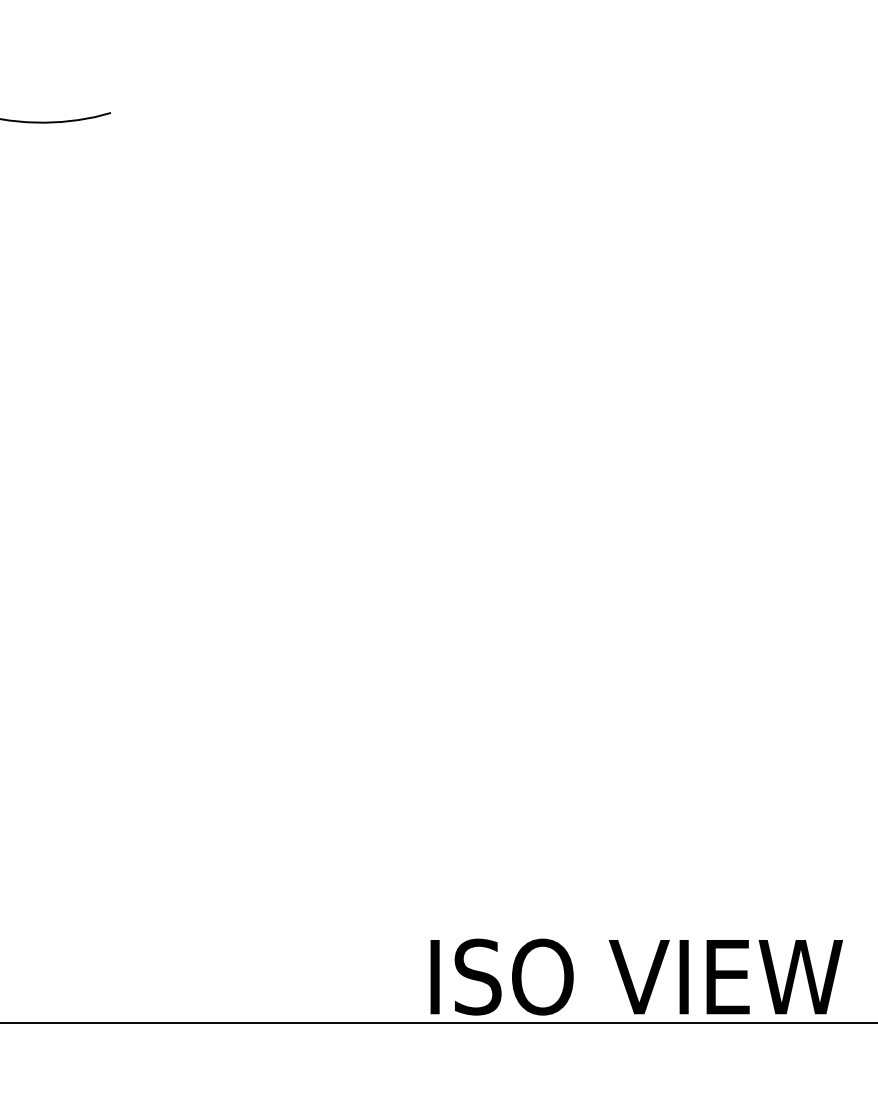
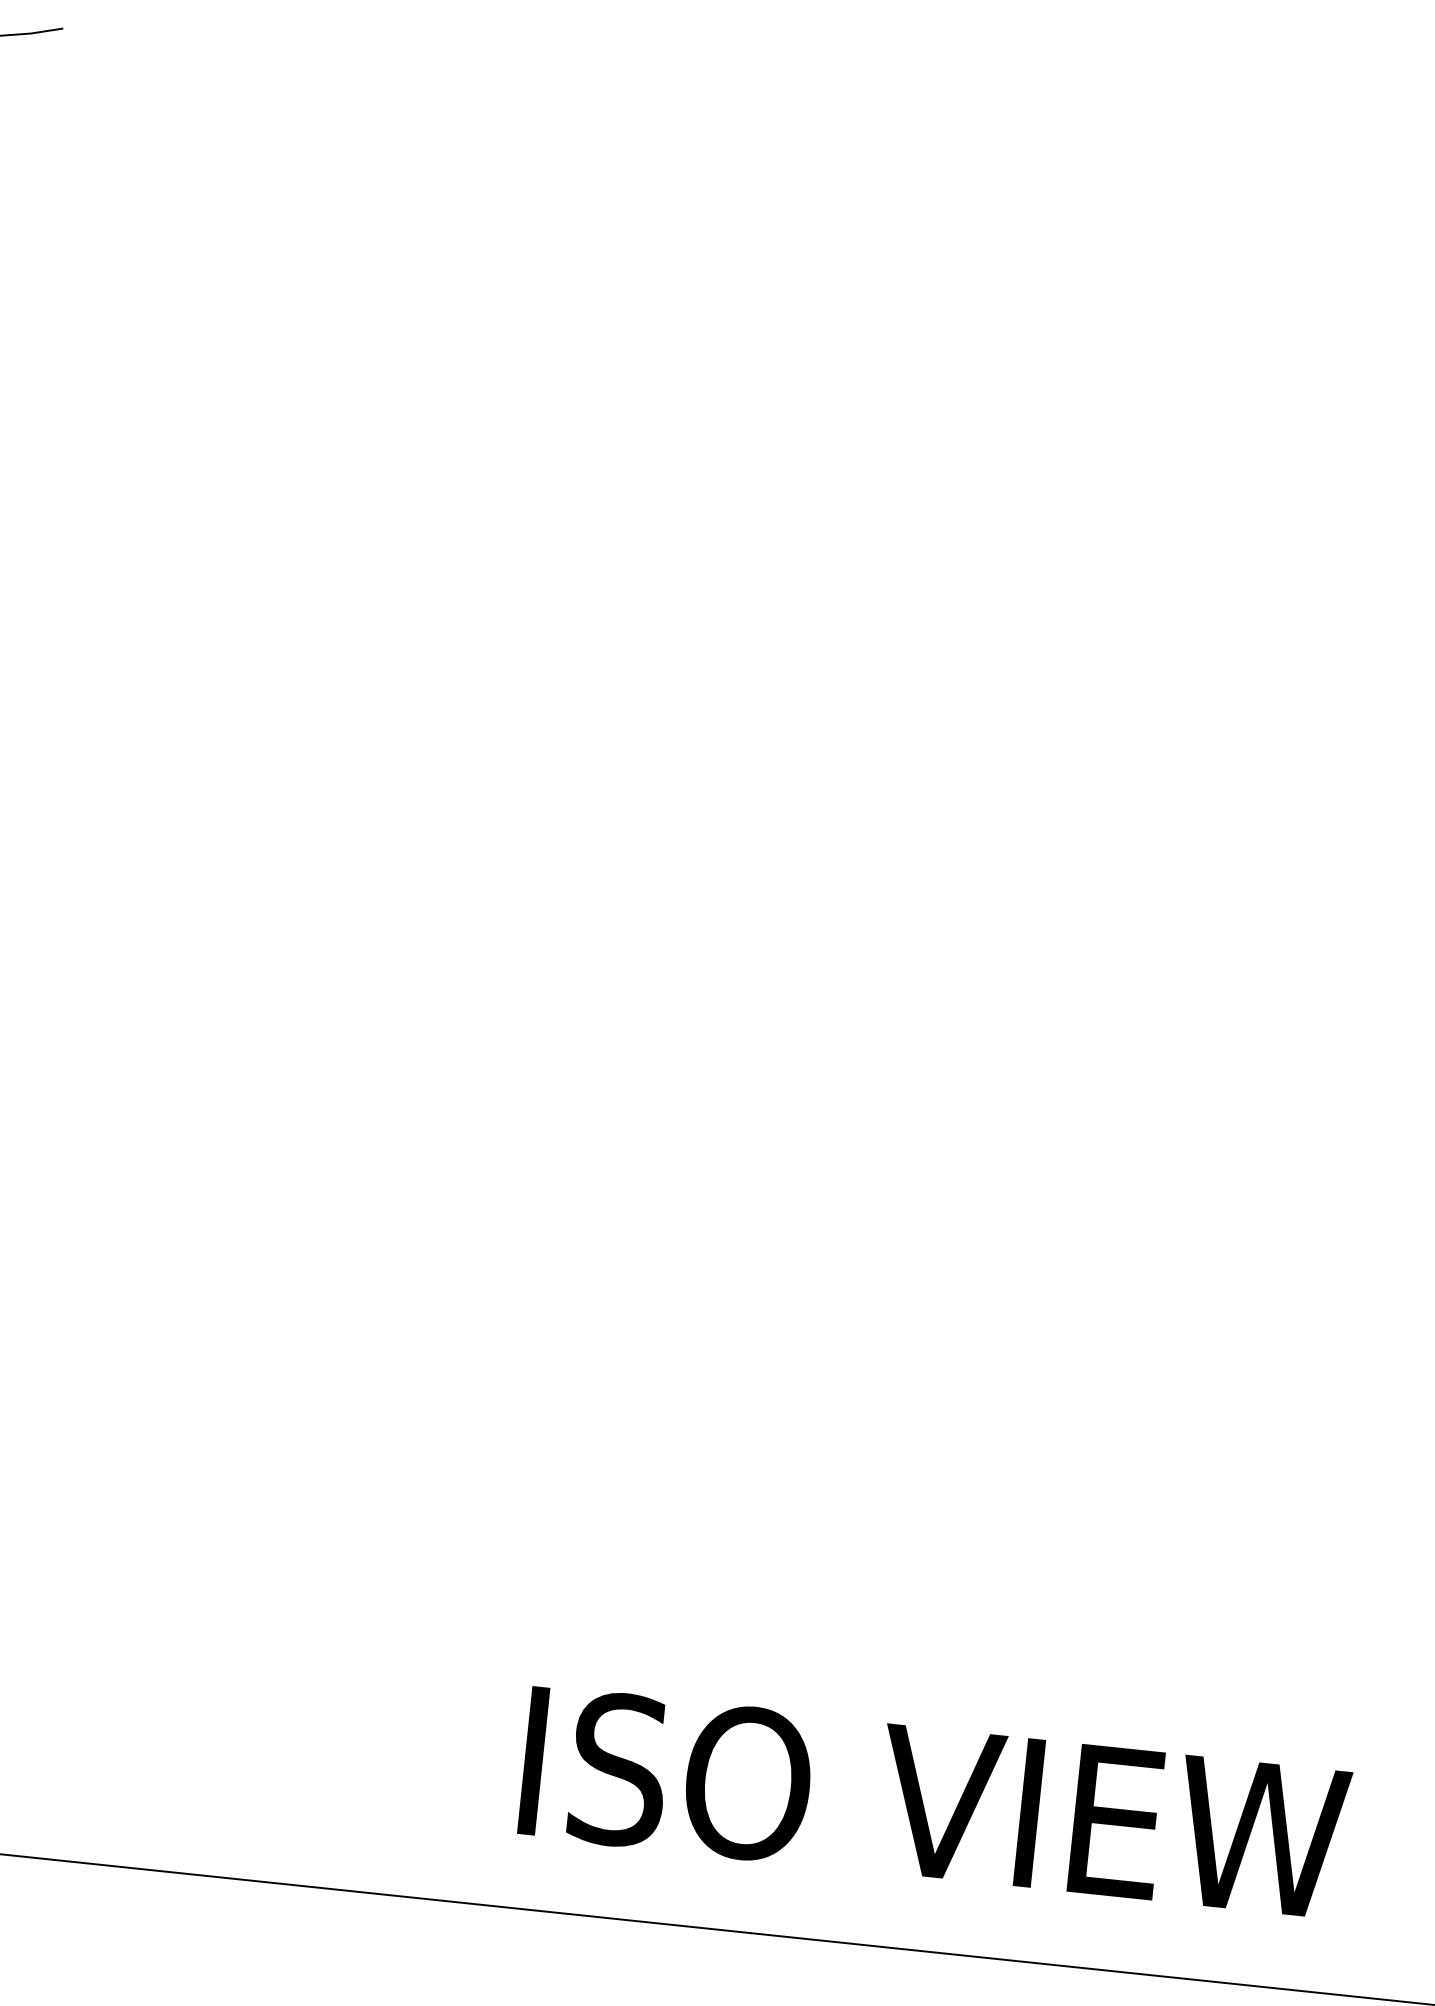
text: (636, 976) -> (934, 1801), moved

